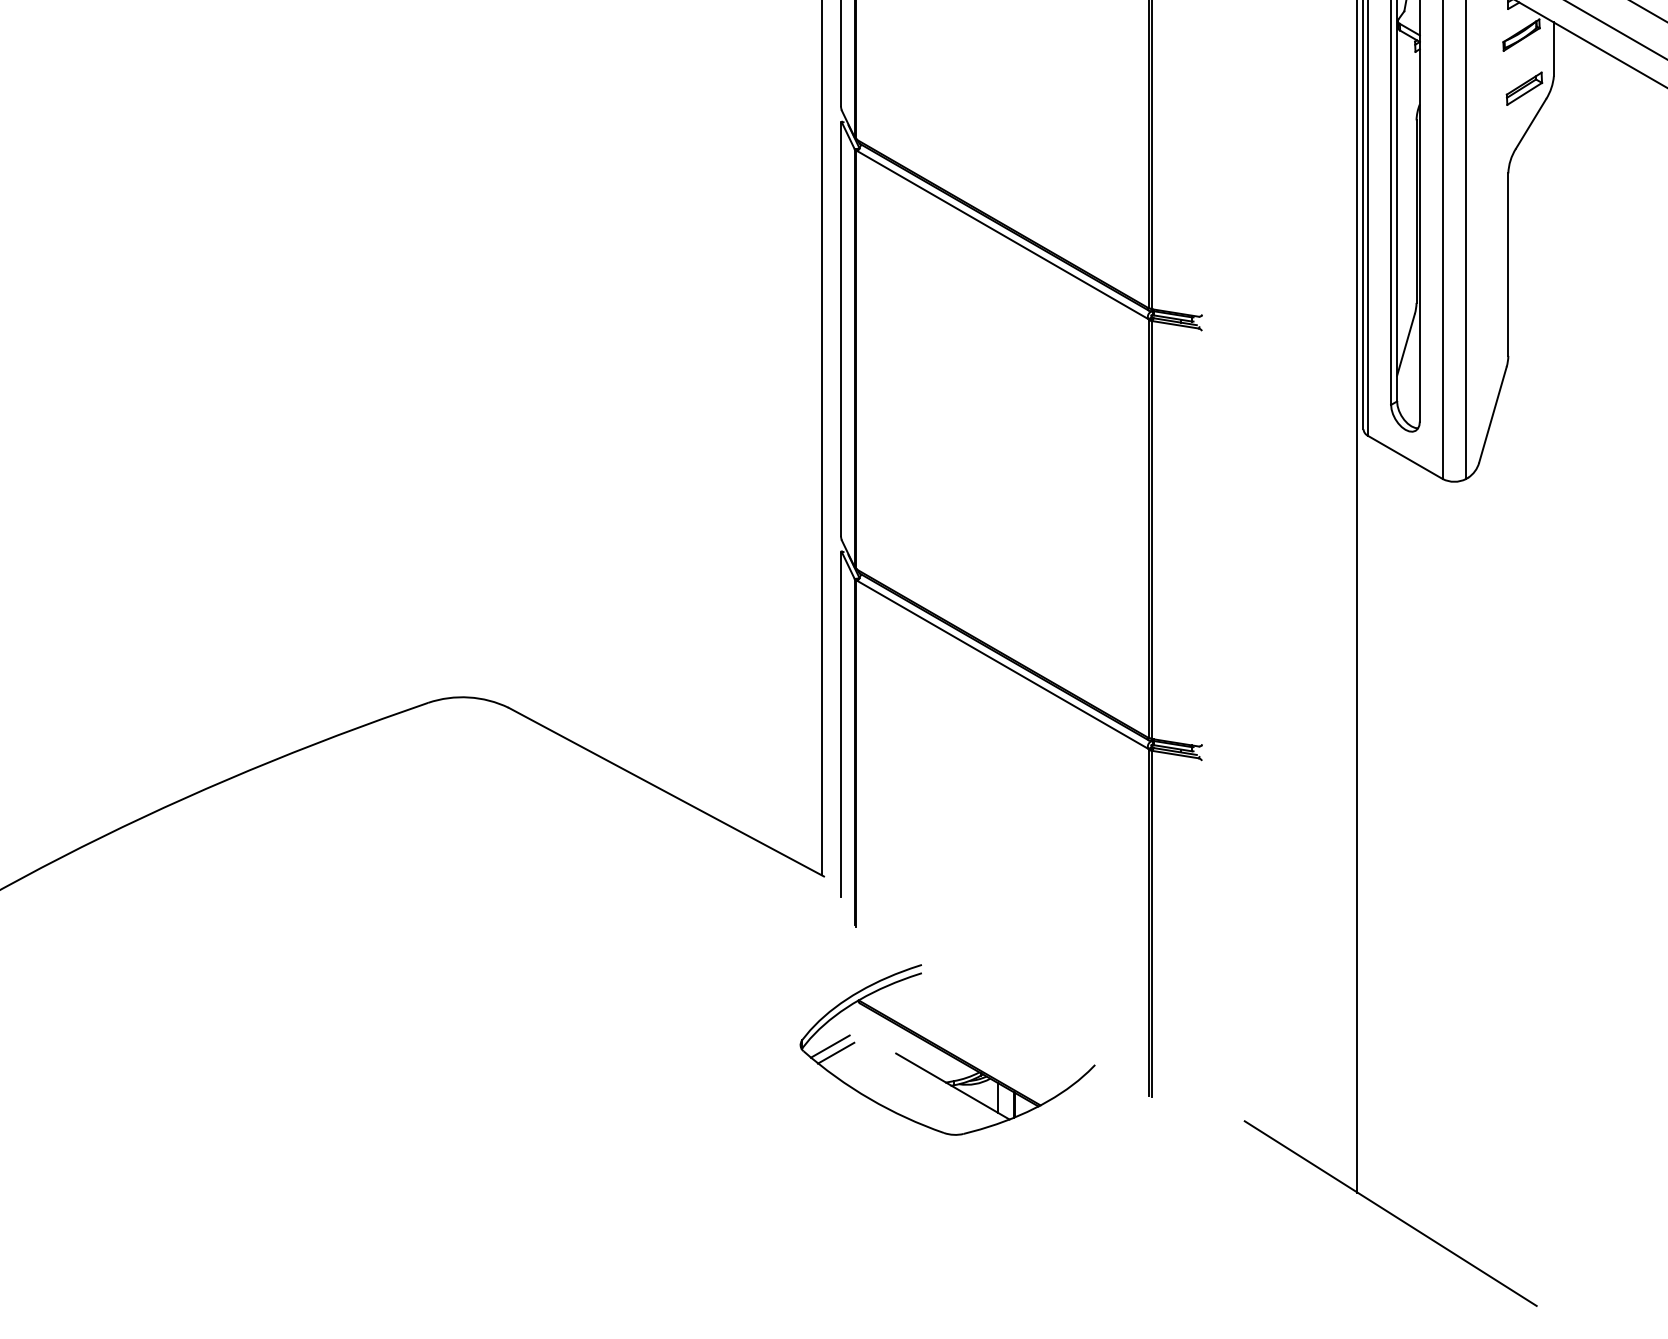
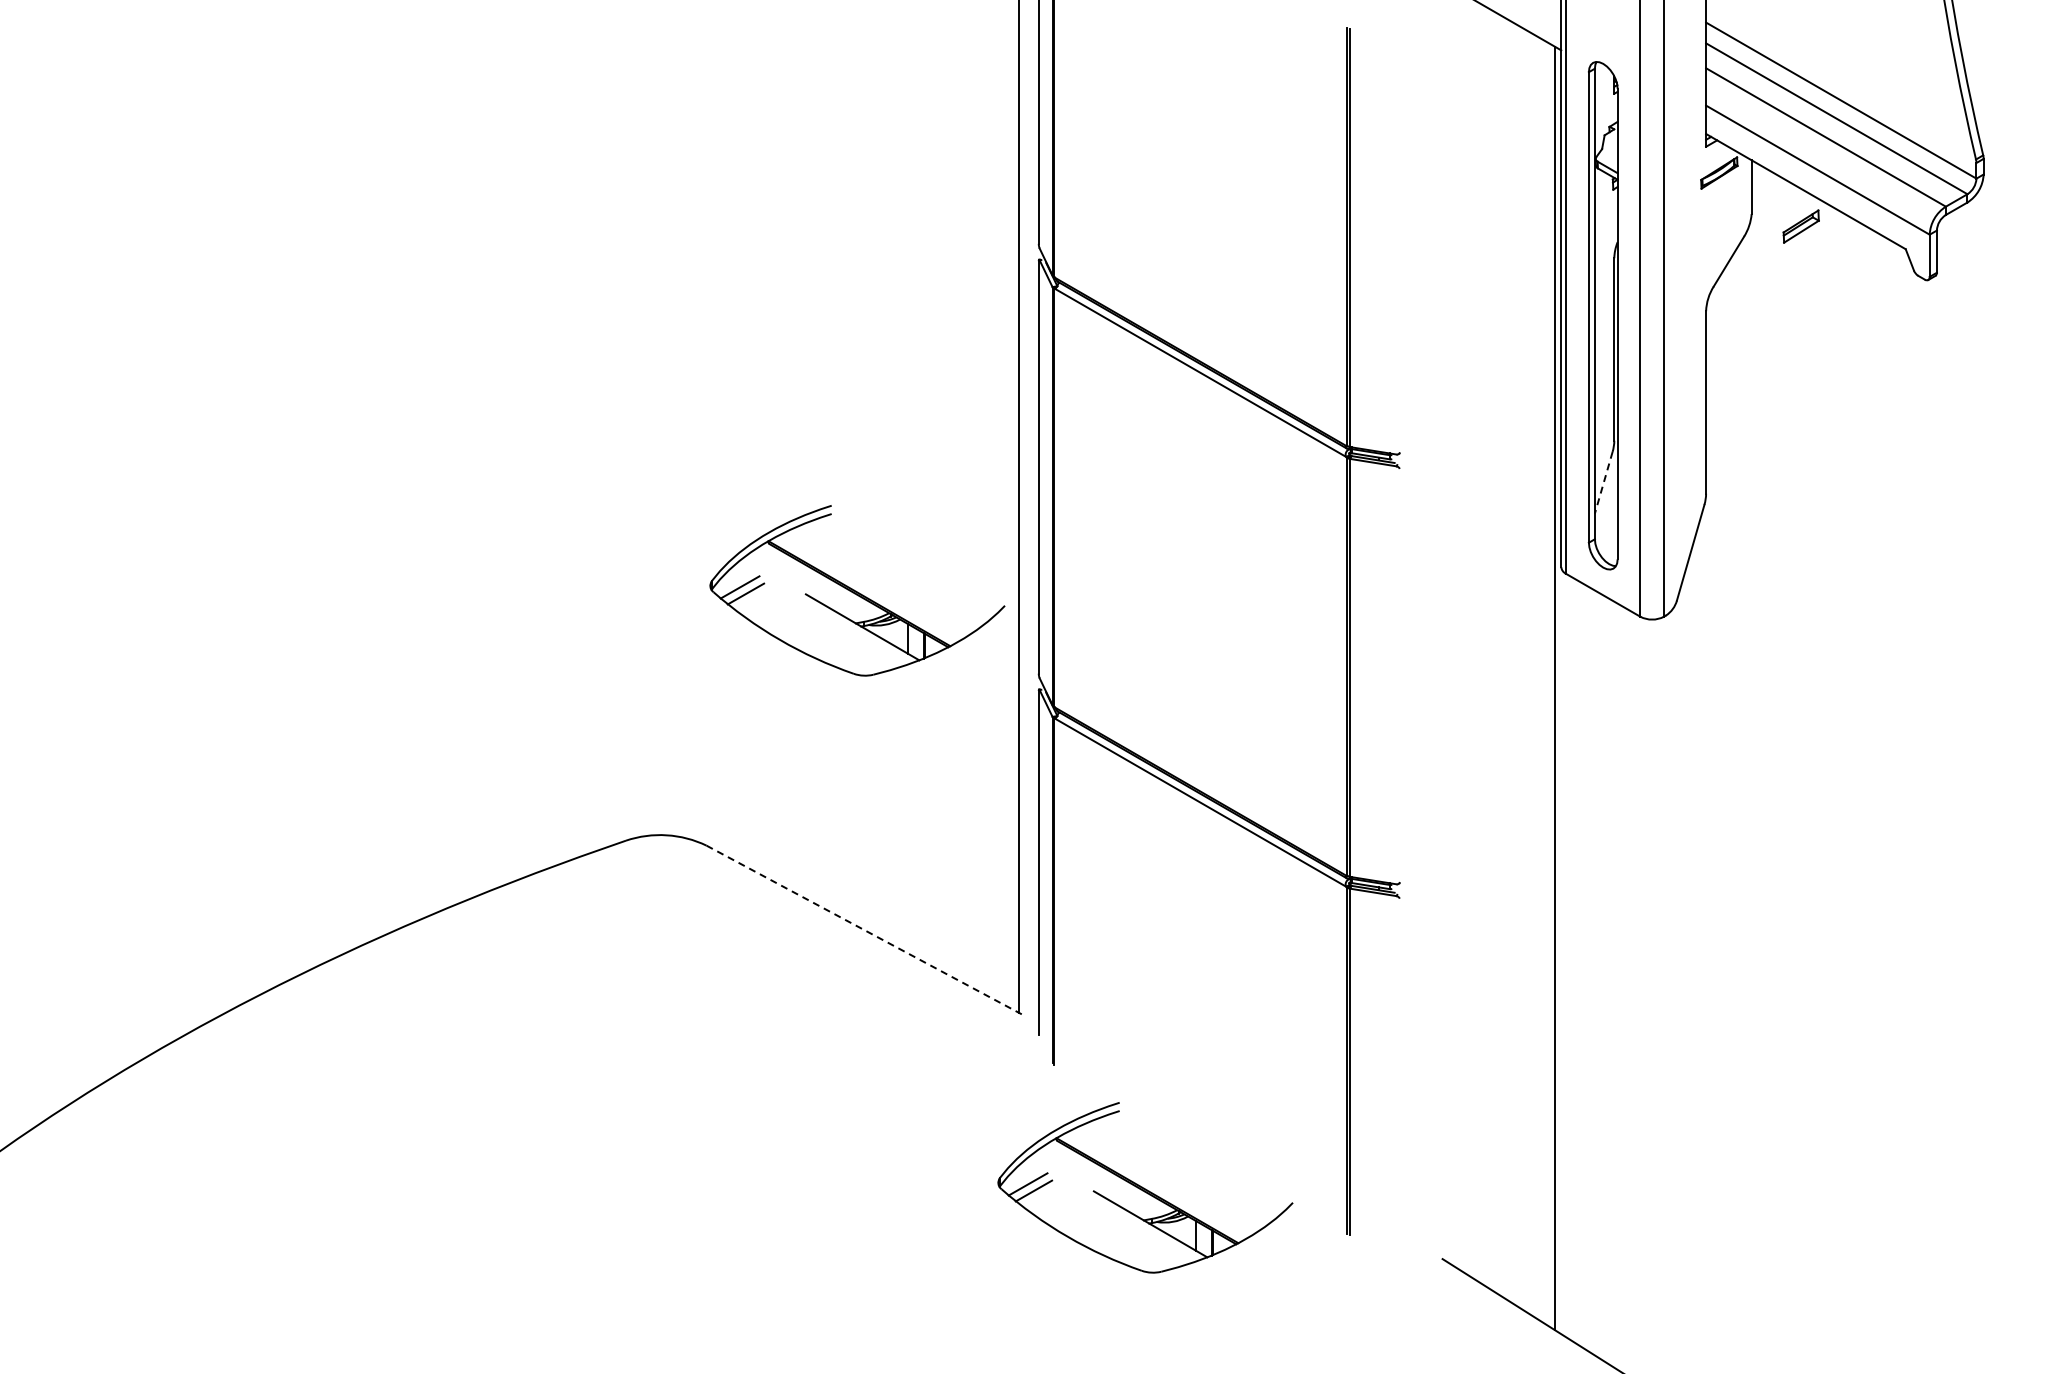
part: (1523, 88) -> (1800, 226), moved
line: (1405, 345) -> (1603, 483), solid -> dashed
part: (659, 452) -> (857, 590), added
line: (666, 791) -> (864, 929), solid -> dashed

